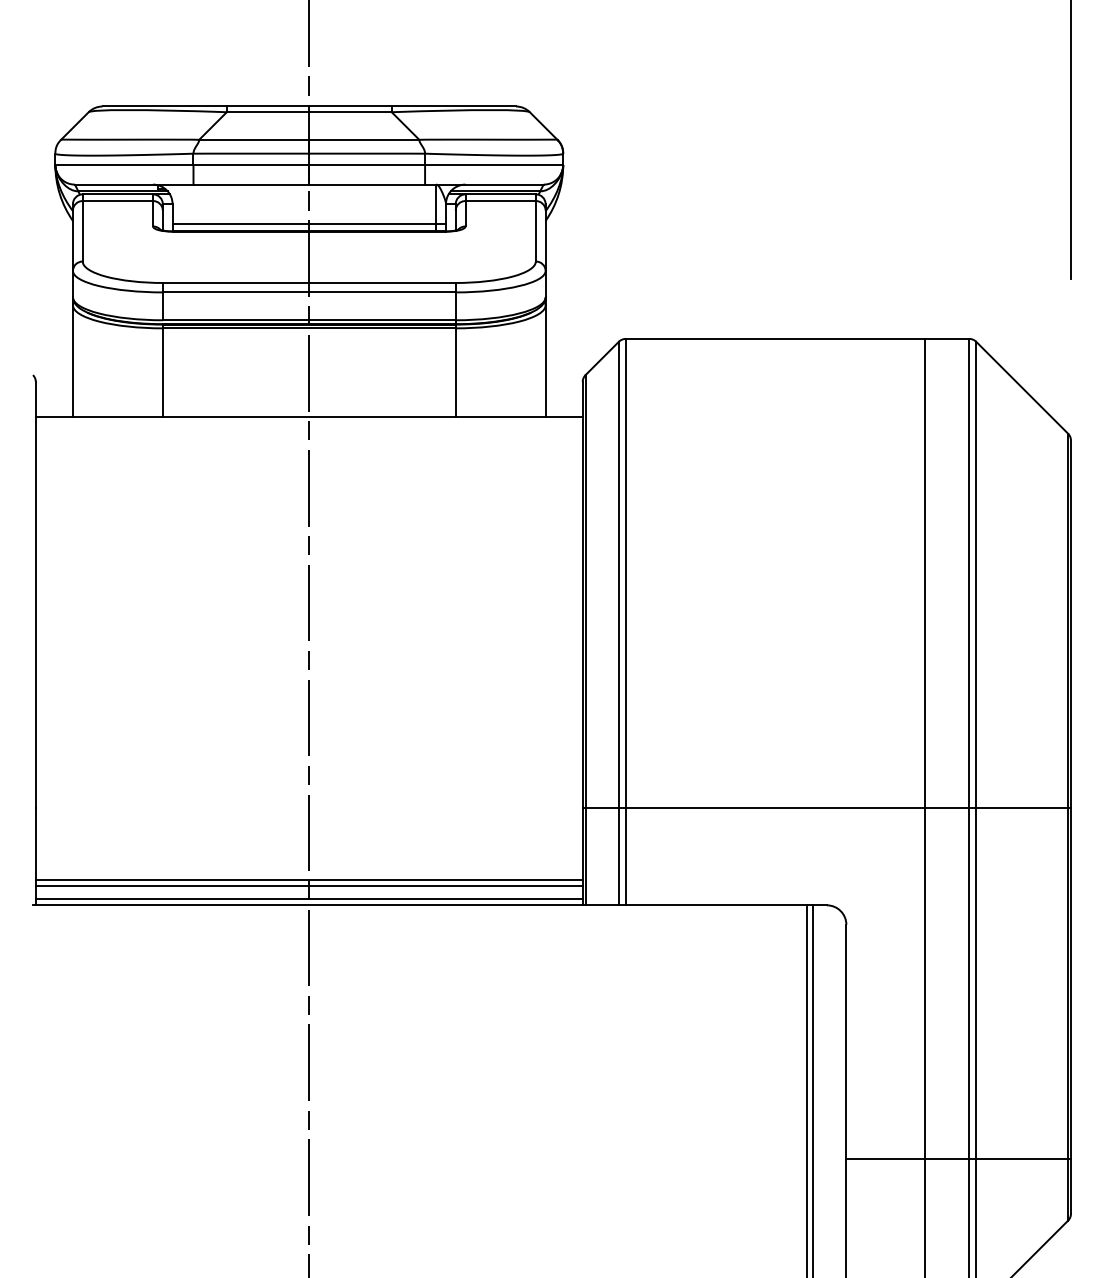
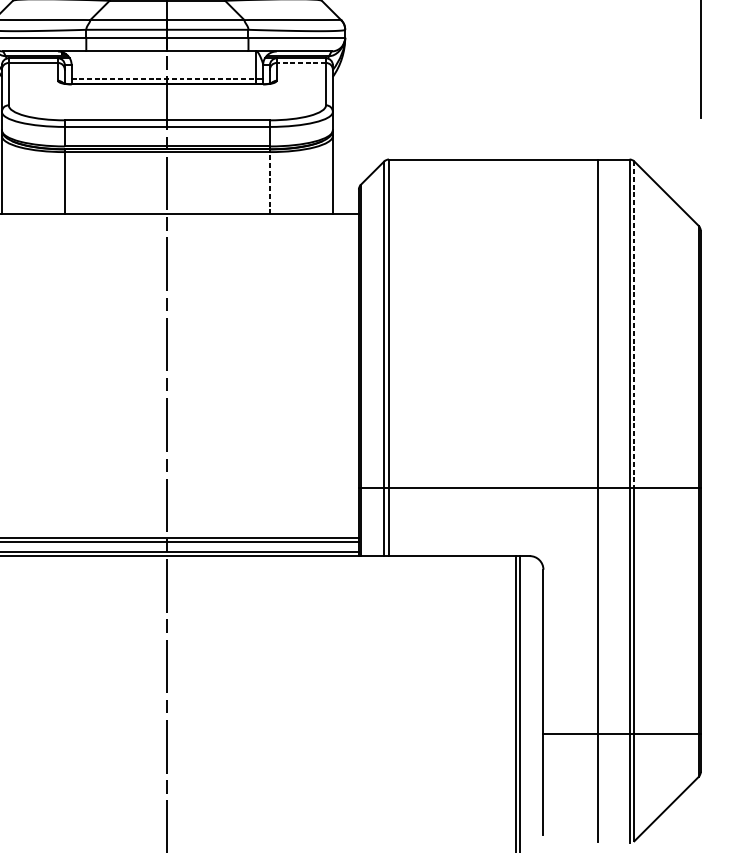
line: (500, 201) -> (301, 63), solid -> dashed
line: (304, 223) -> (164, 78), solid -> dashed
line: (455, 372) -> (269, 183), solid -> dashed
line: (976, 574) -> (634, 324), solid -> dashed

